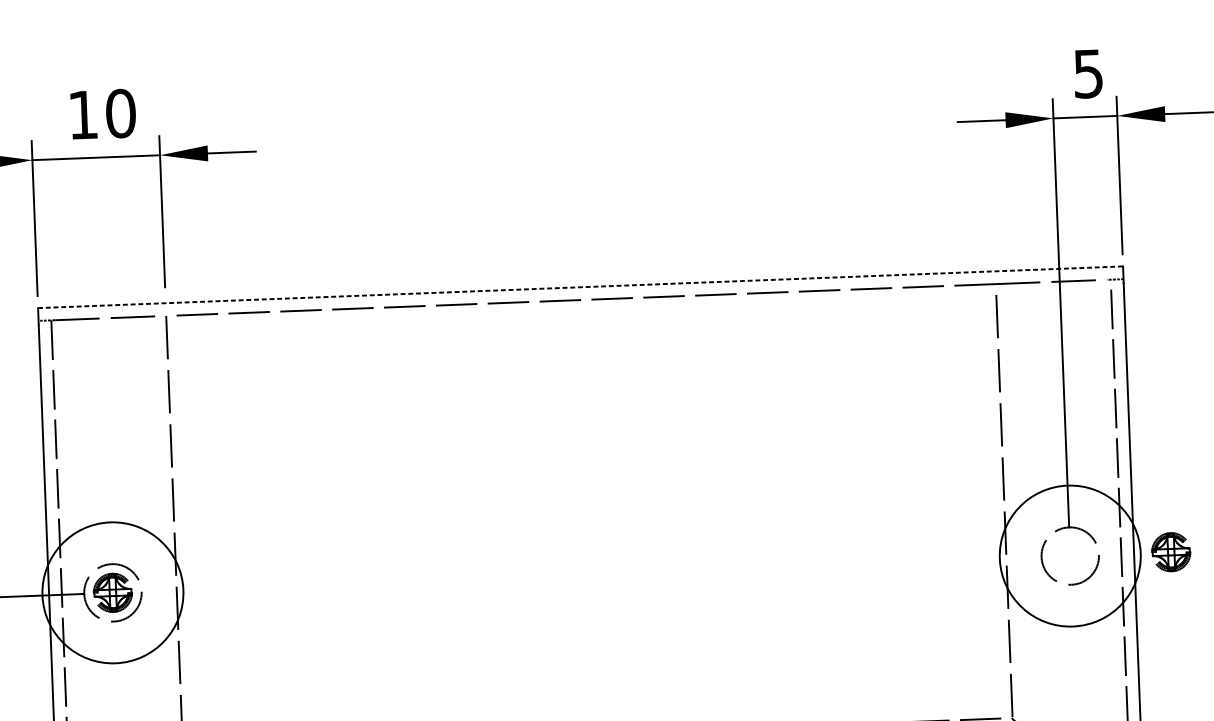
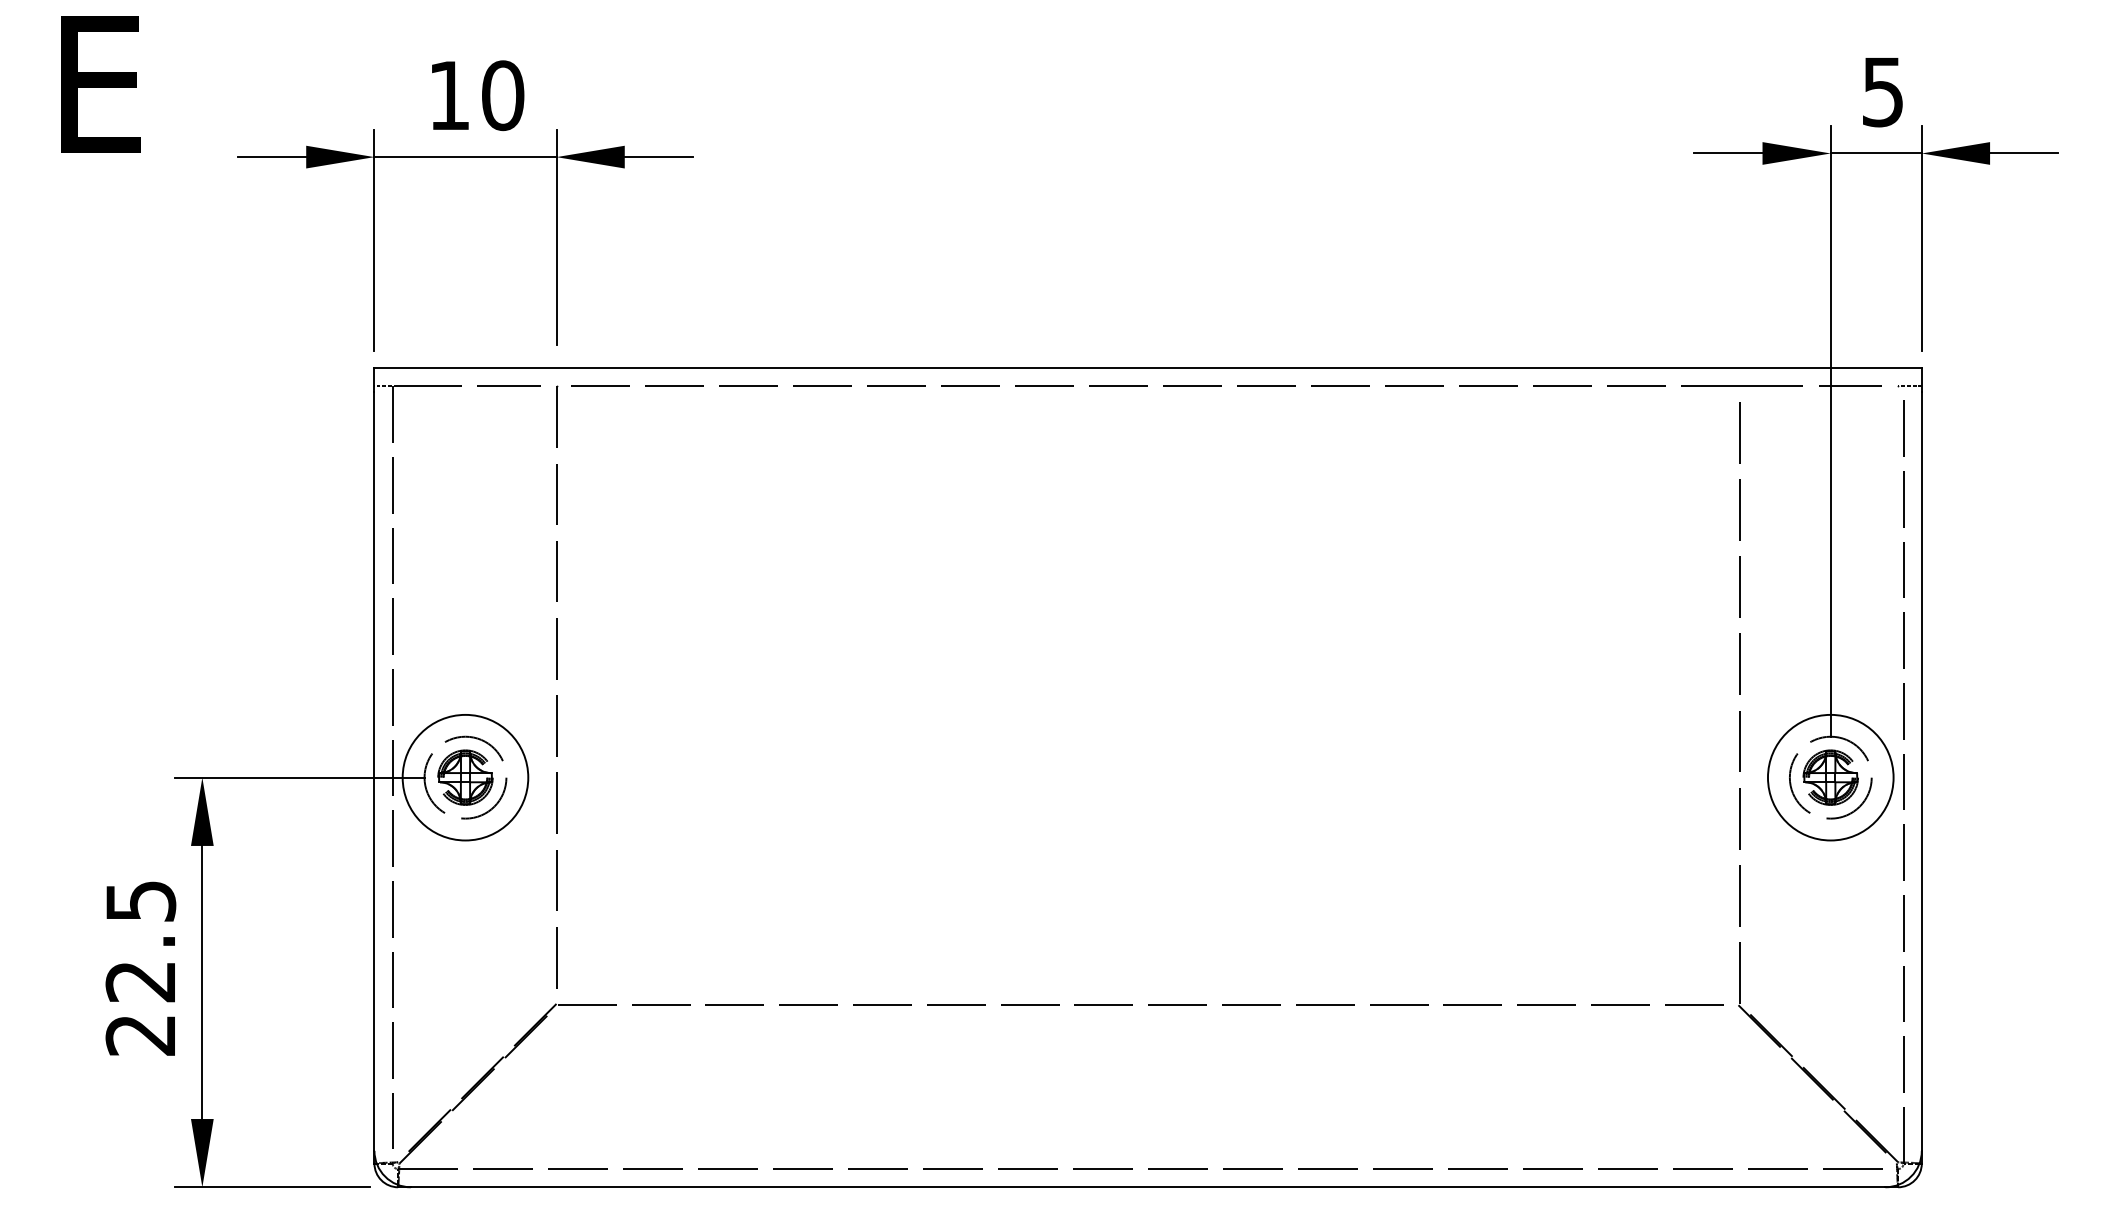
line: (580, 287) -> (1148, 368), dashed -> solid
part: (1171, 552) -> (1830, 777), moved
circle: (1070, 555) -> (1830, 777), size x0.62
circle: (112, 592) -> (465, 777), size x0.62

